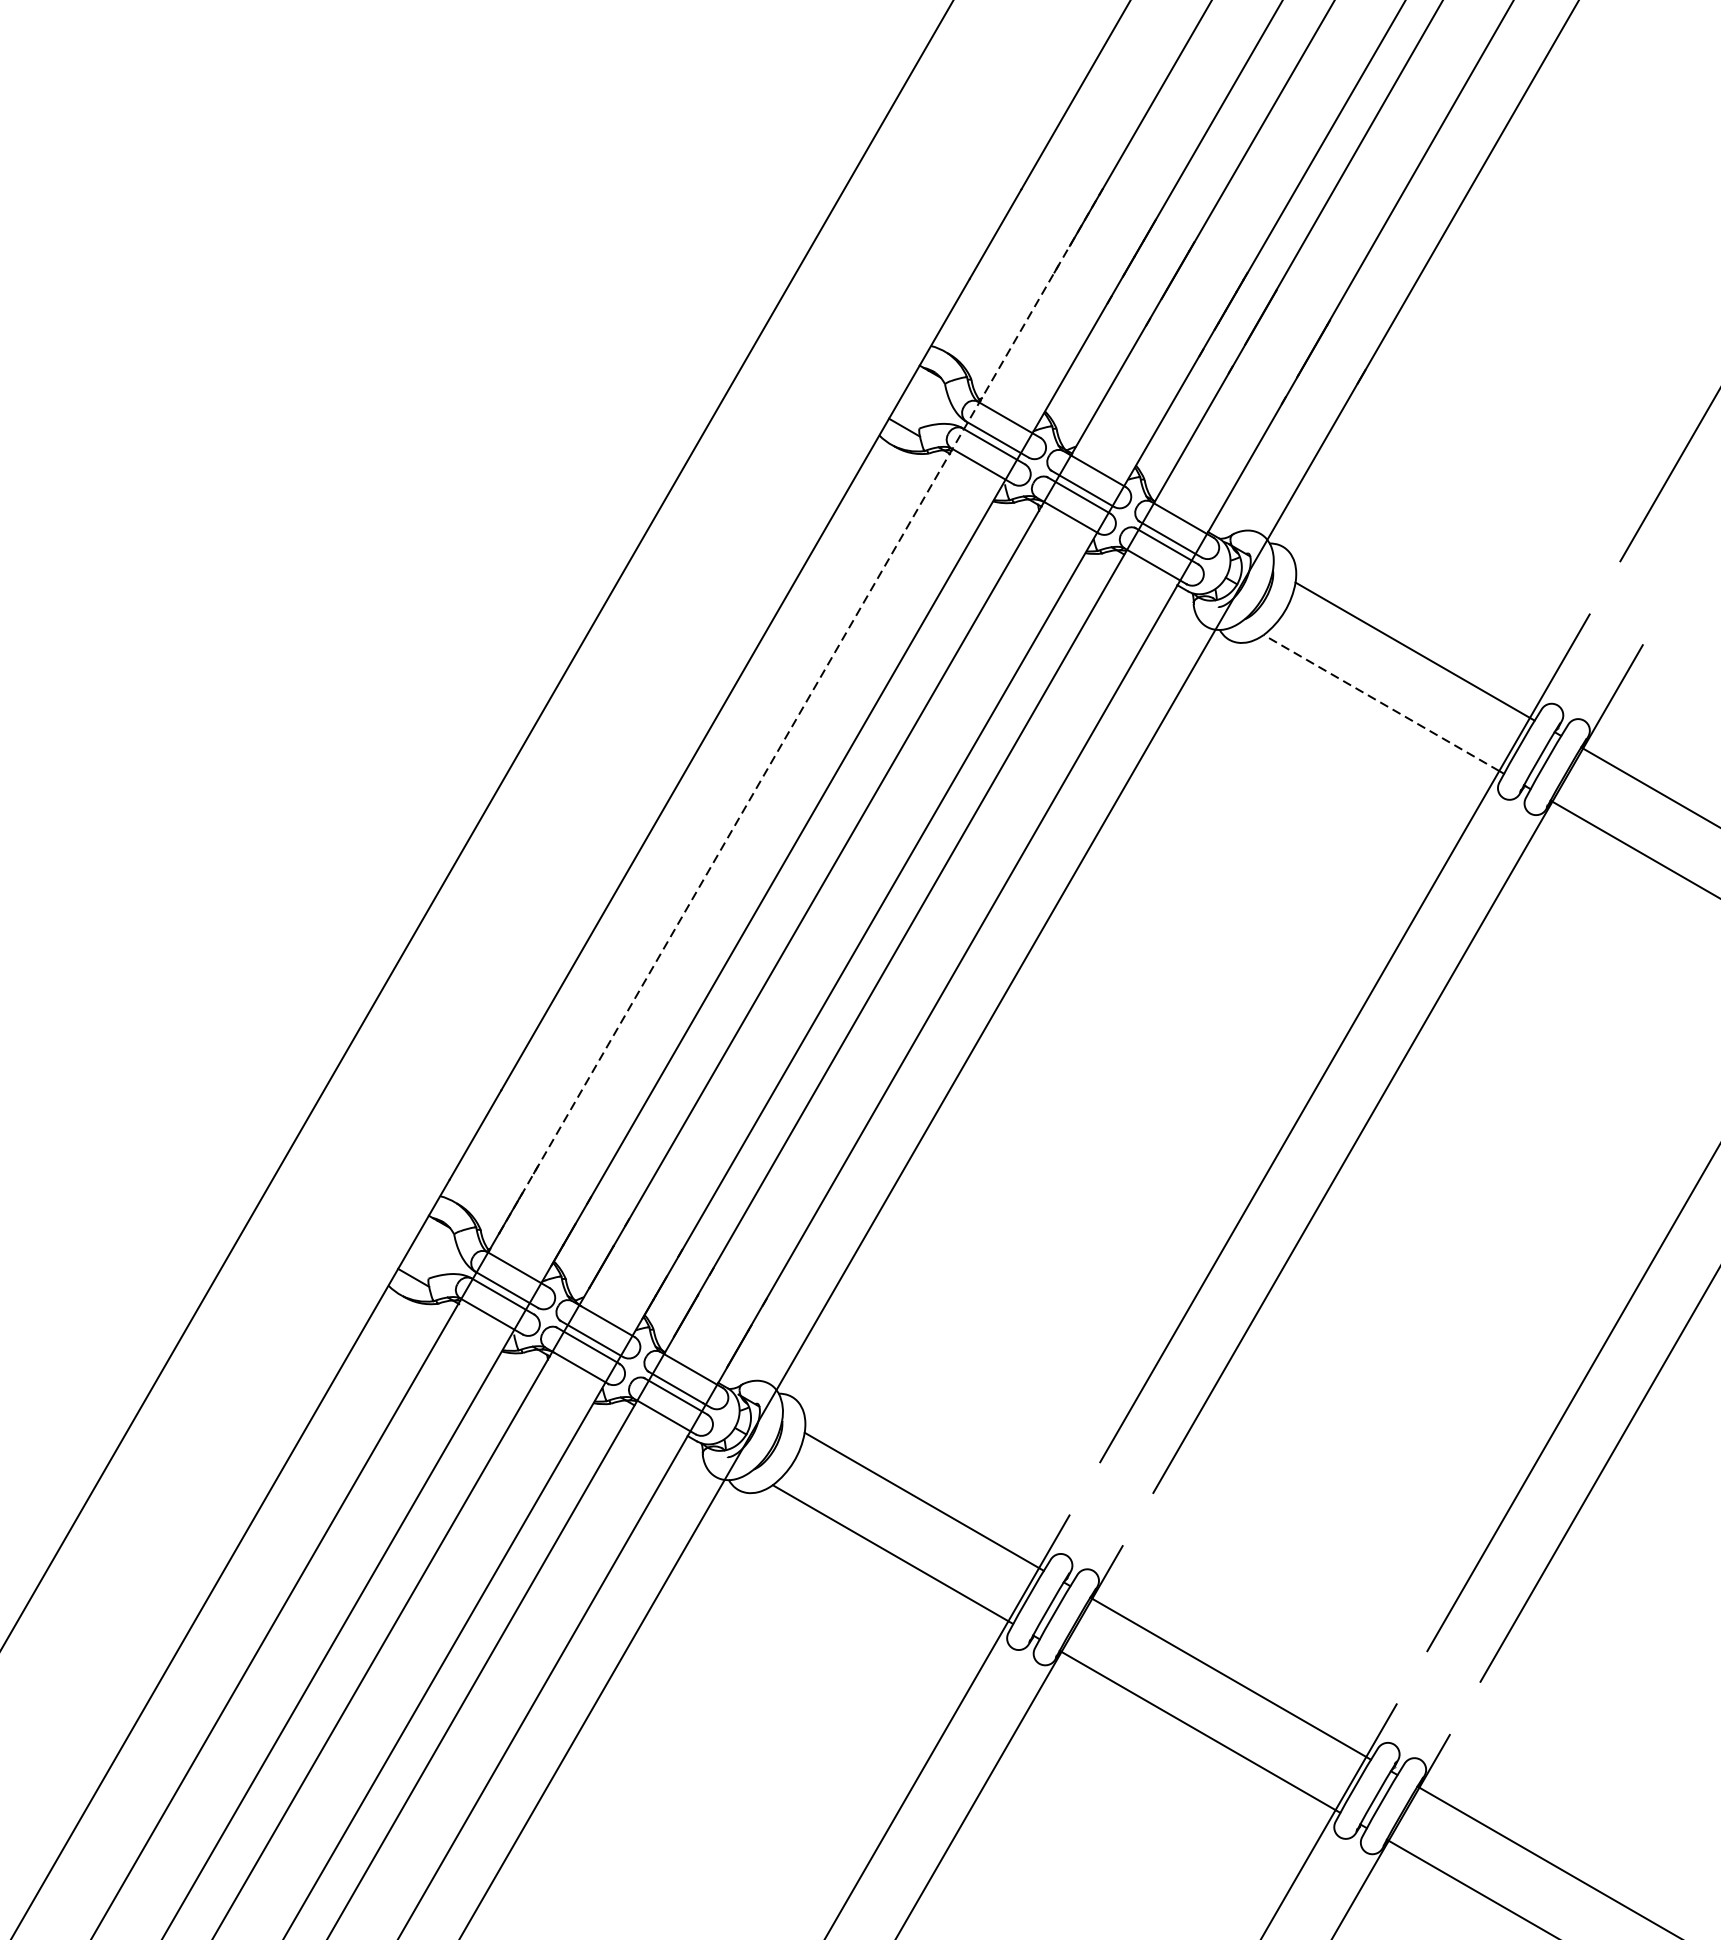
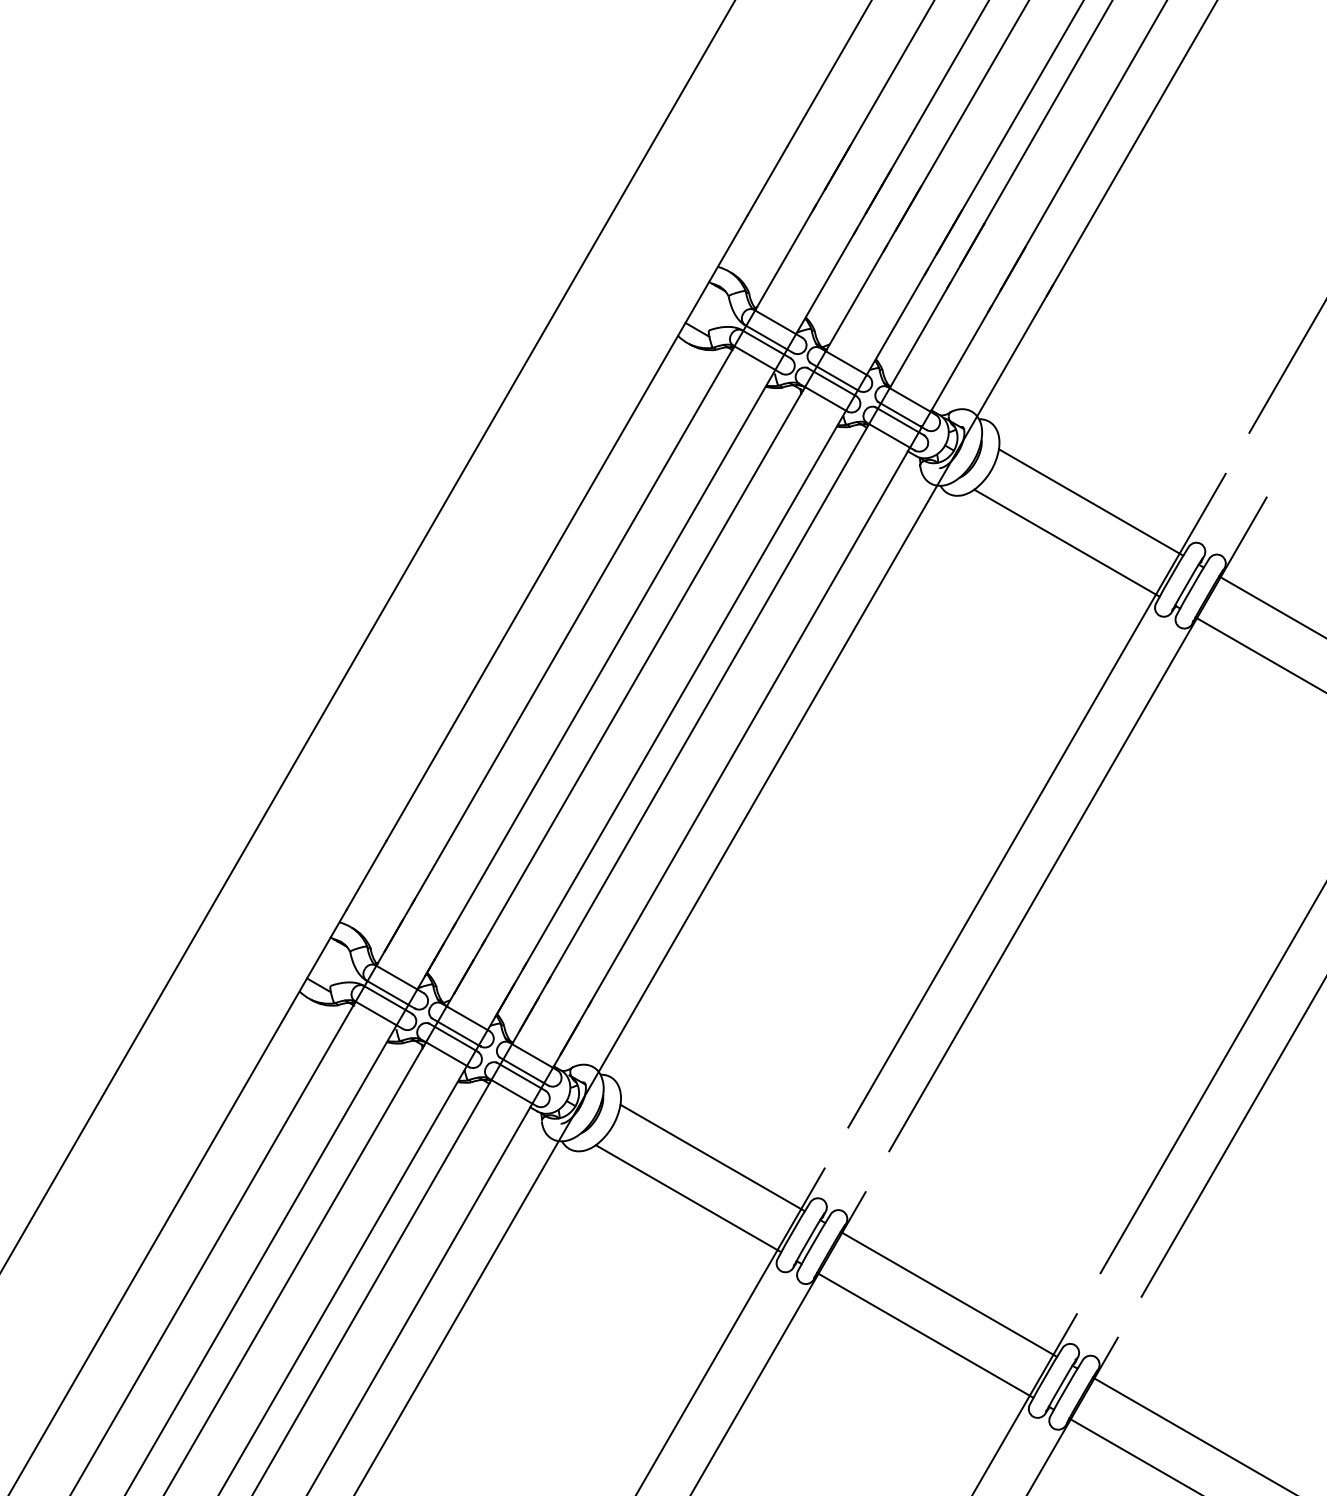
line: (1381, 703) -> (1065, 542), dashed -> solid
line: (799, 713) -> (616, 550), dashed -> solid

